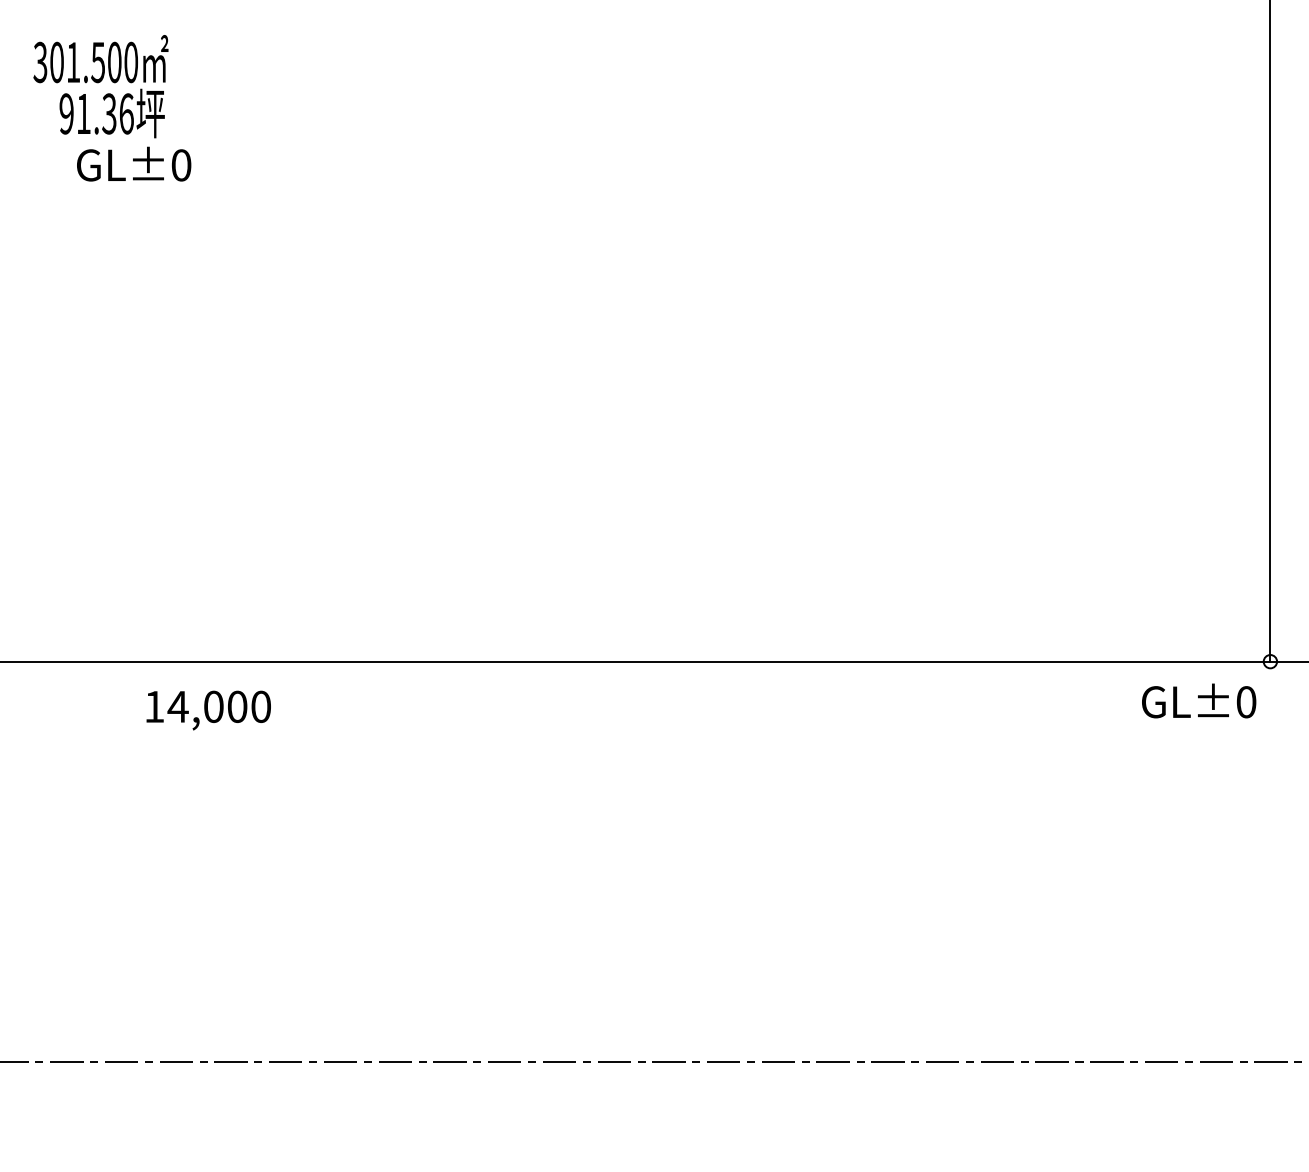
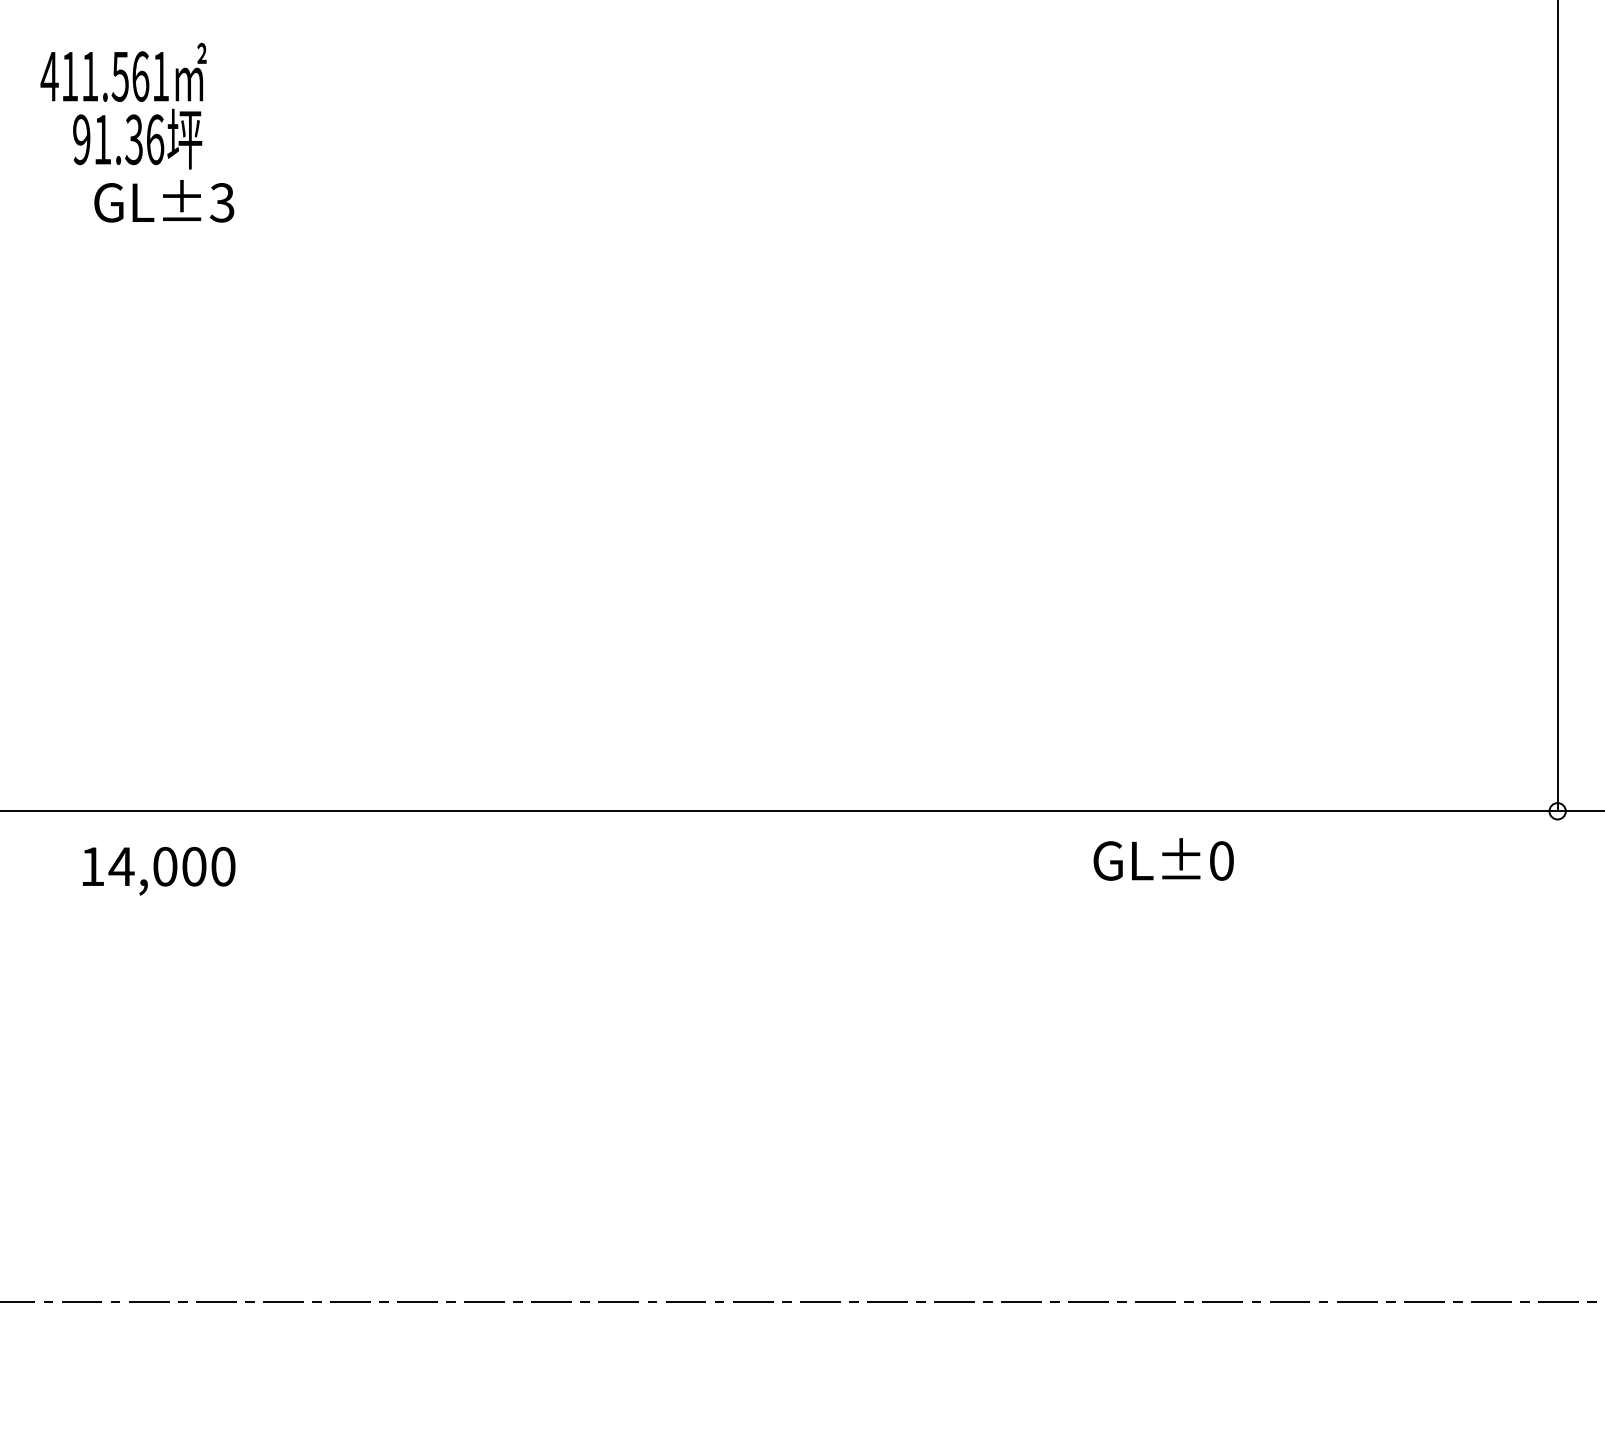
text: (85, 62) -> (104, 76), 301.500 -> 411.561
text: (181, 165) -> (222, 202), GL±0 -> GL±3
text: (1199, 700) -> (1164, 858), moved
text: (208, 710) -> (158, 871), moved

